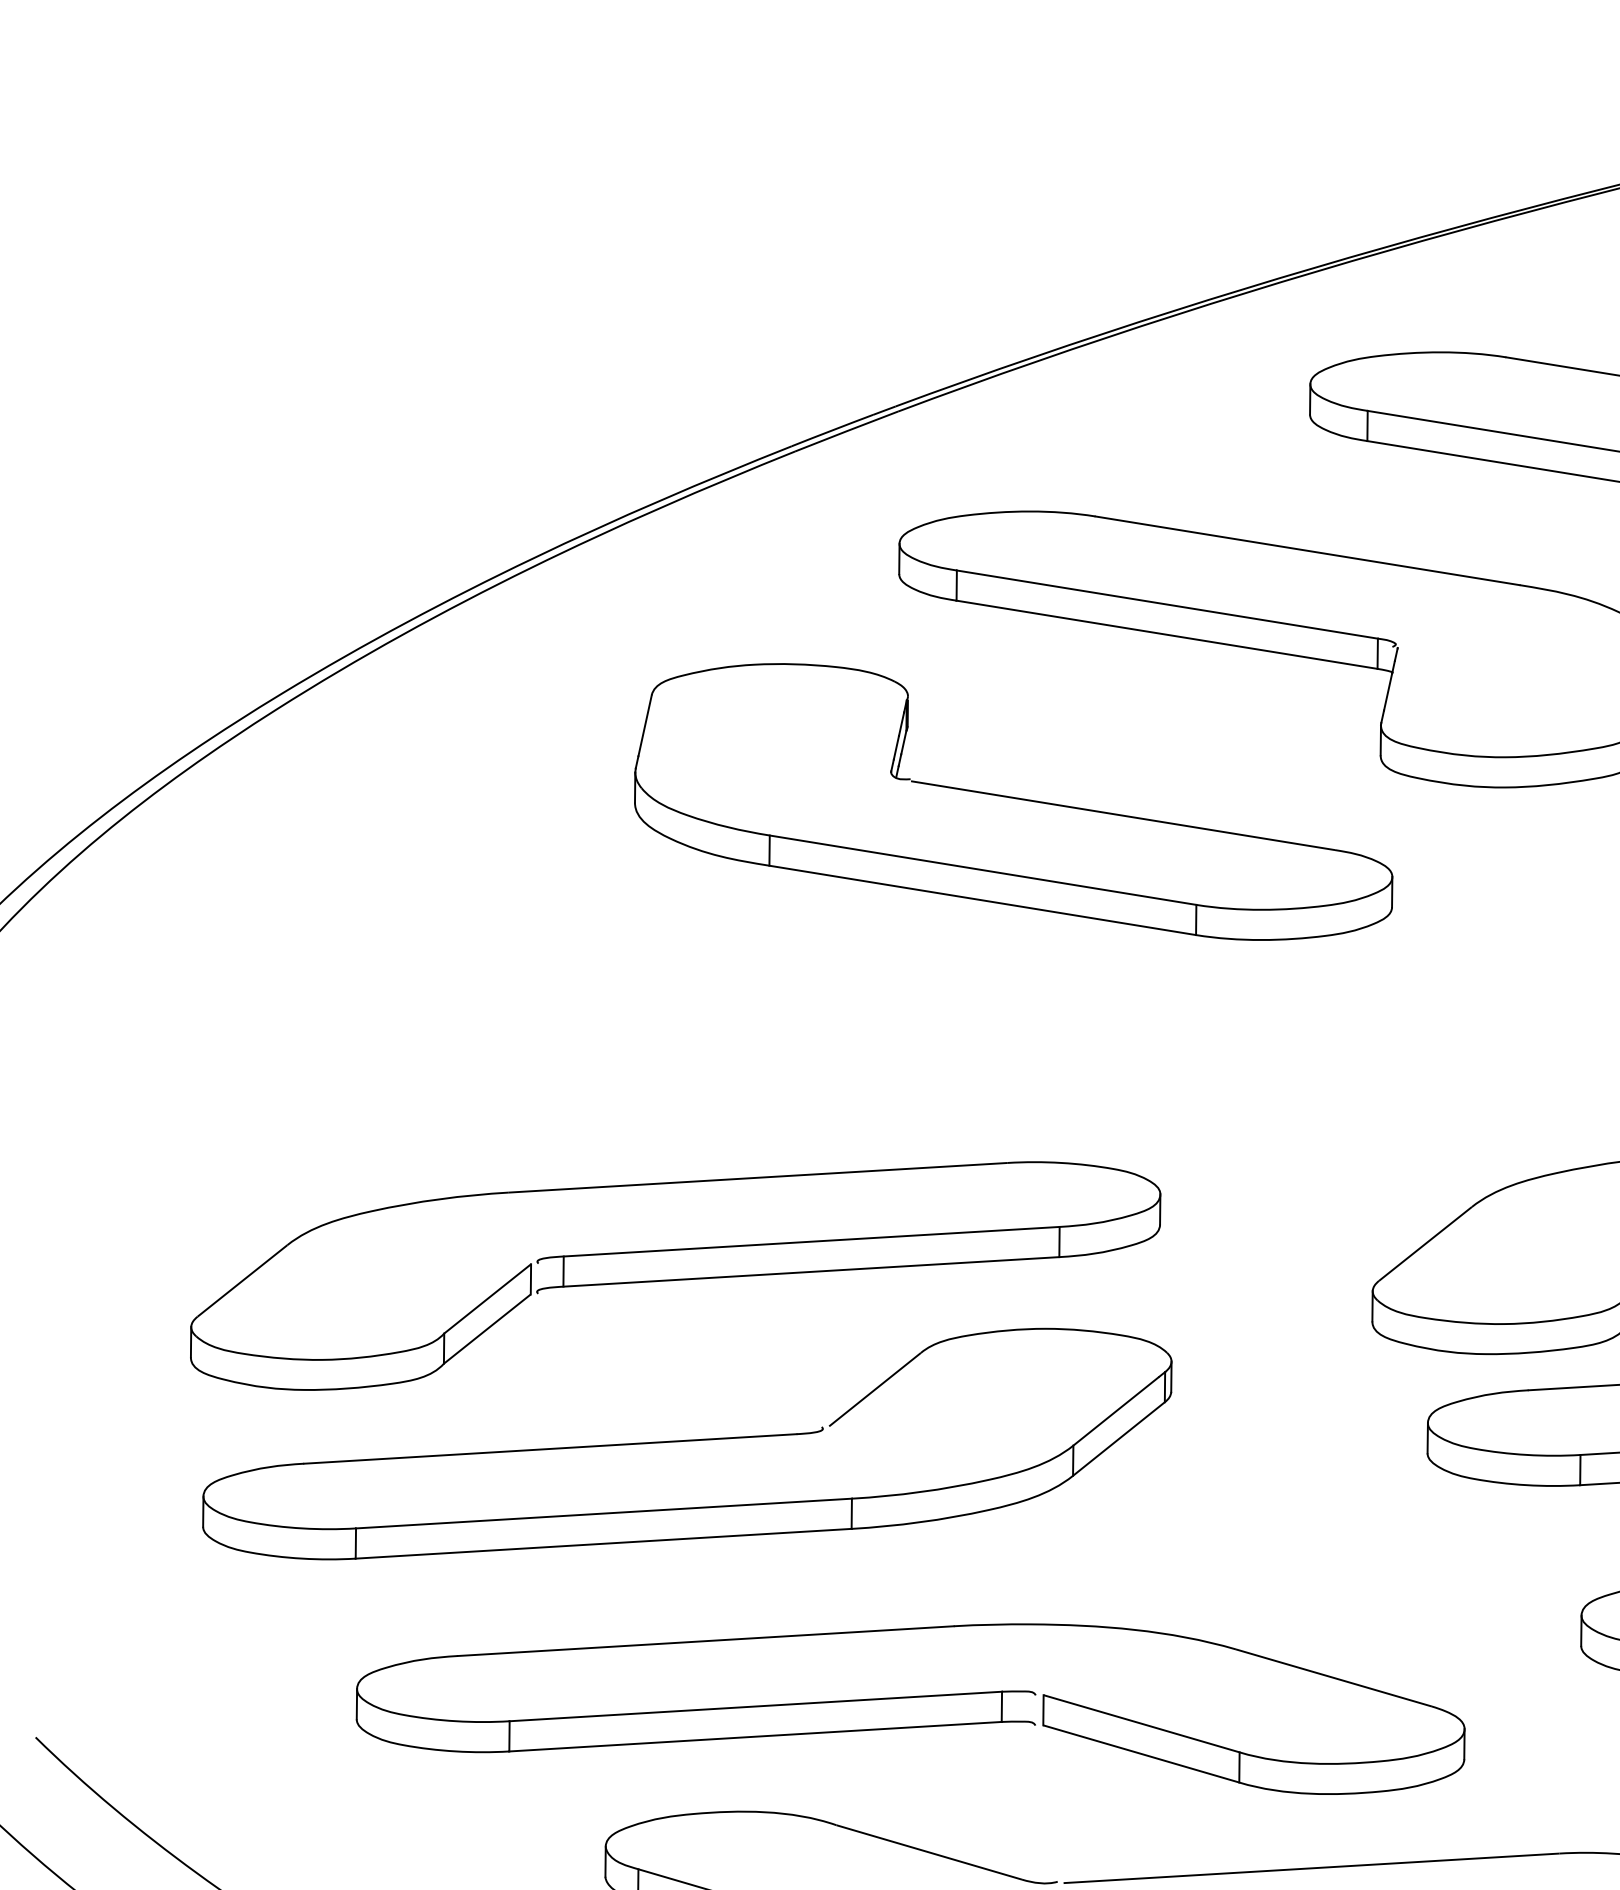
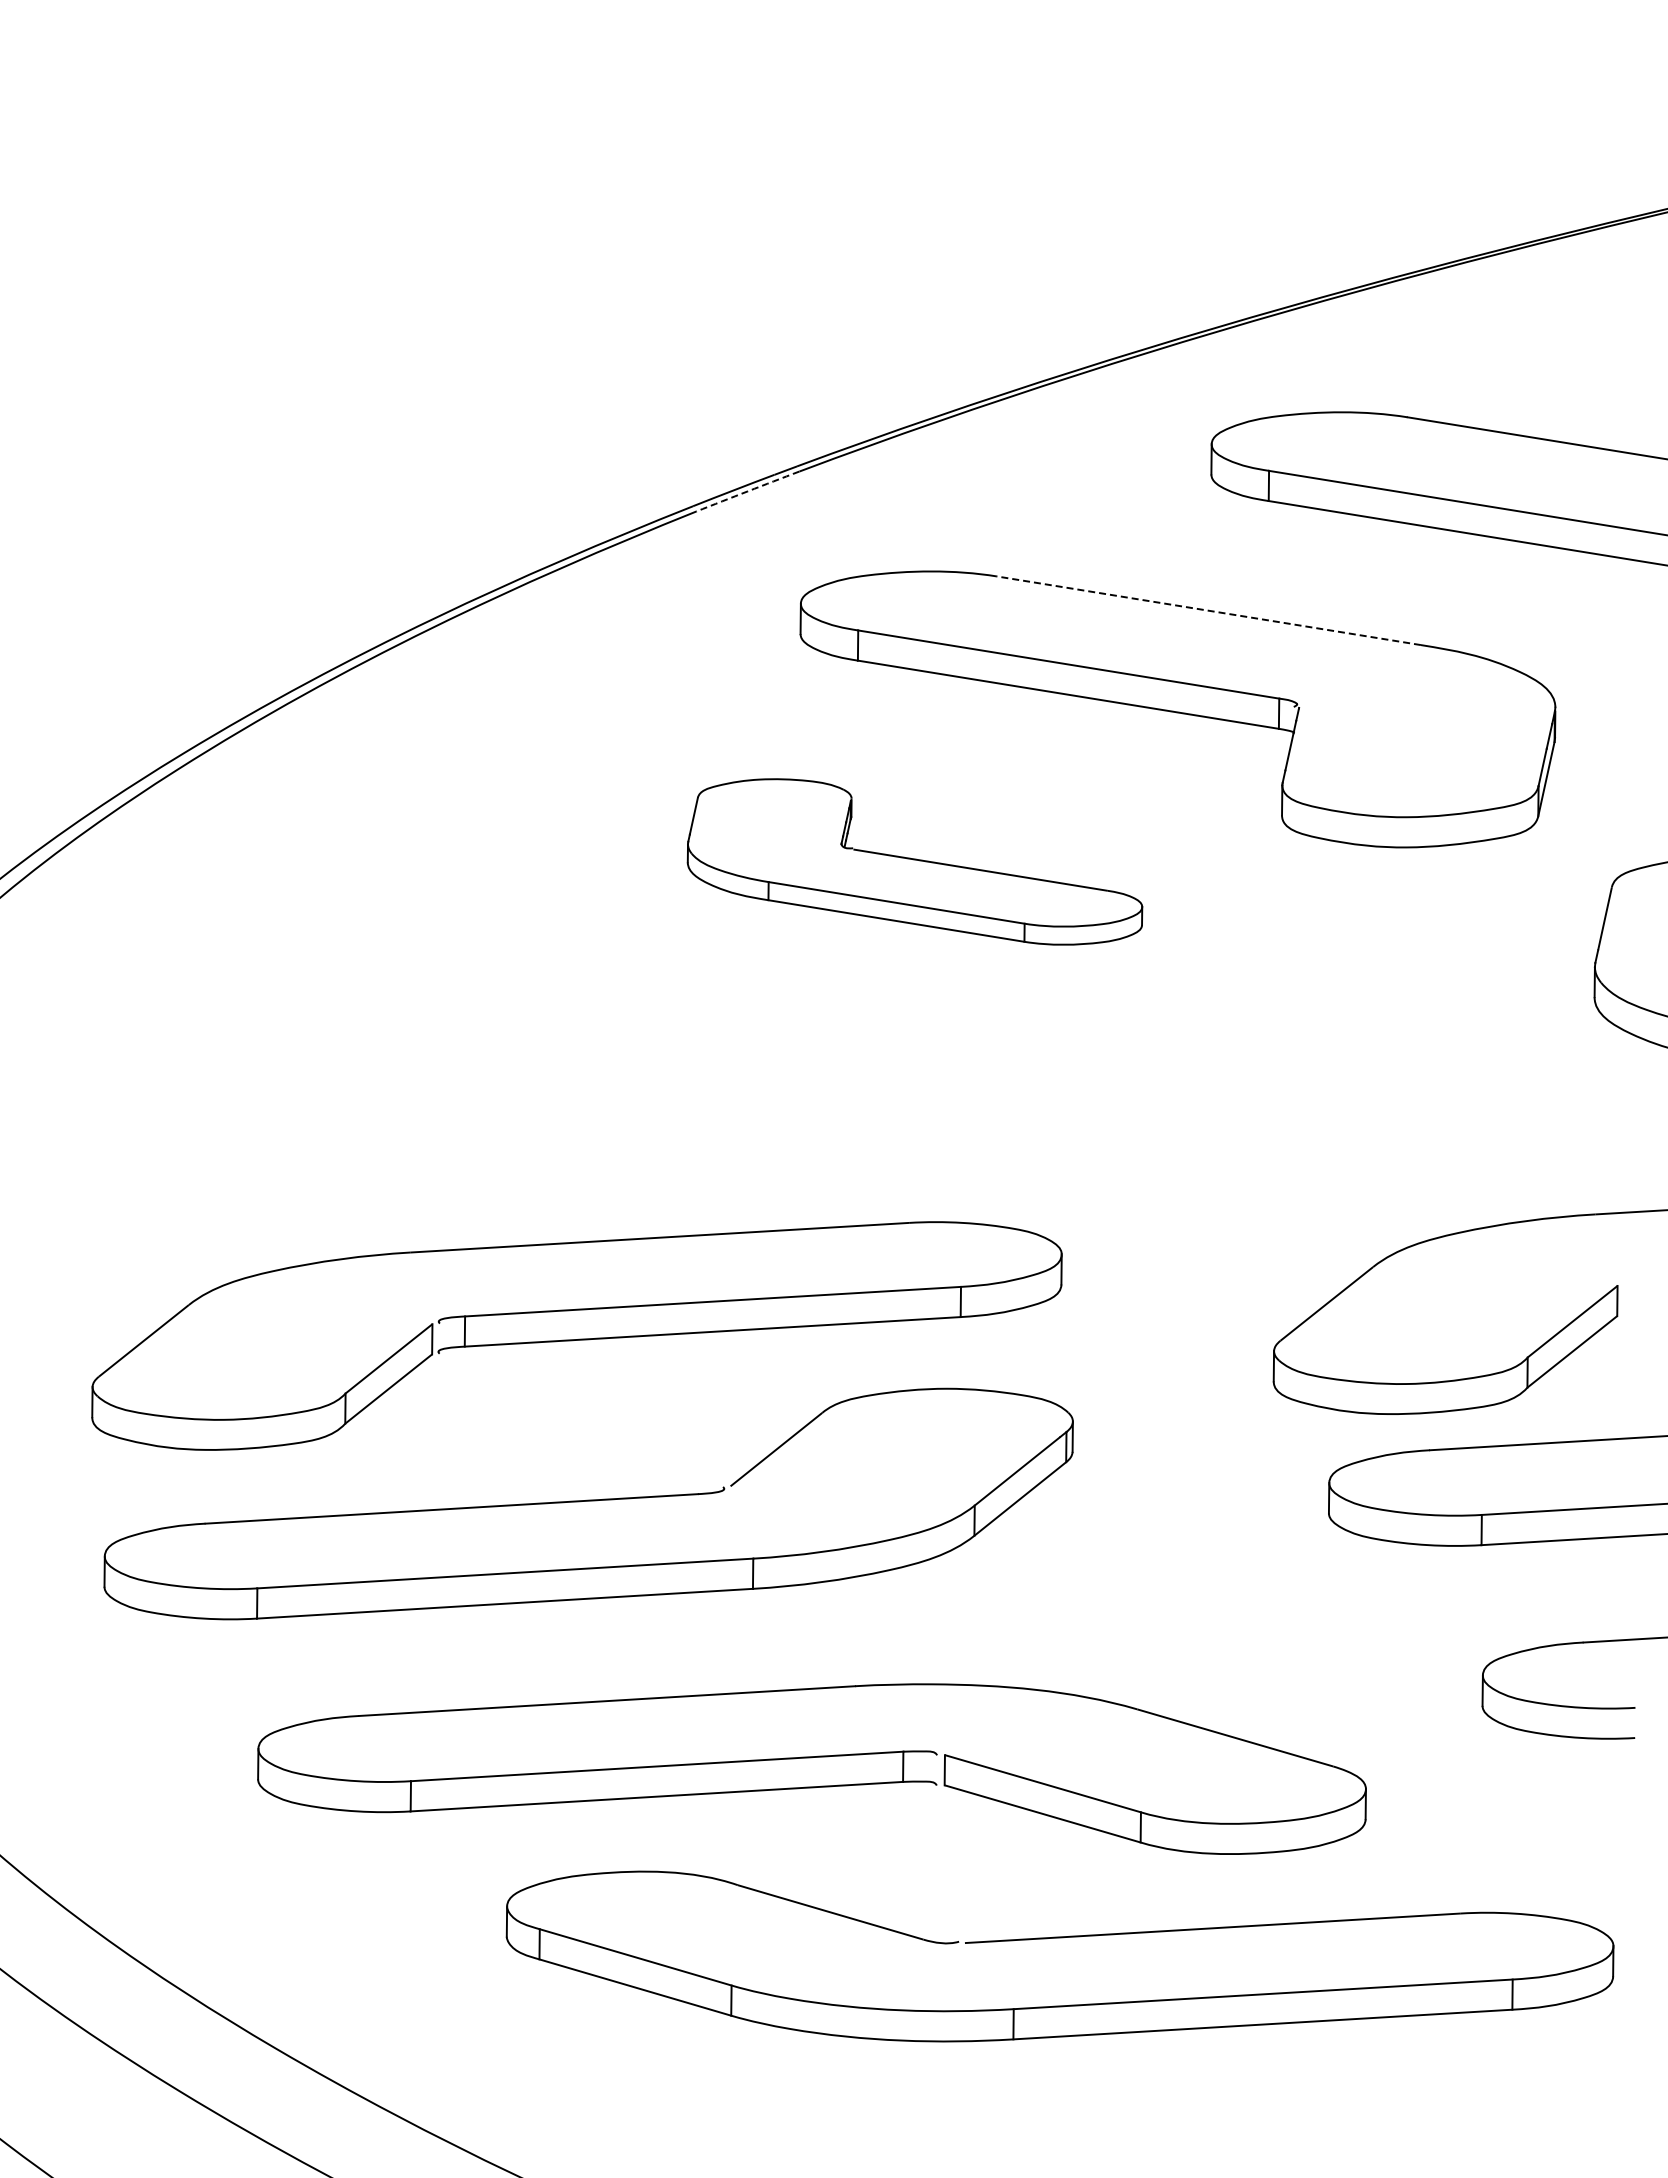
arc: (846, 431) -> (747, 491), solid -> dashed
line: (1307, 550) -> (1208, 610), solid -> dashed
part: (1013, 801) -> (914, 861), size x0.6

